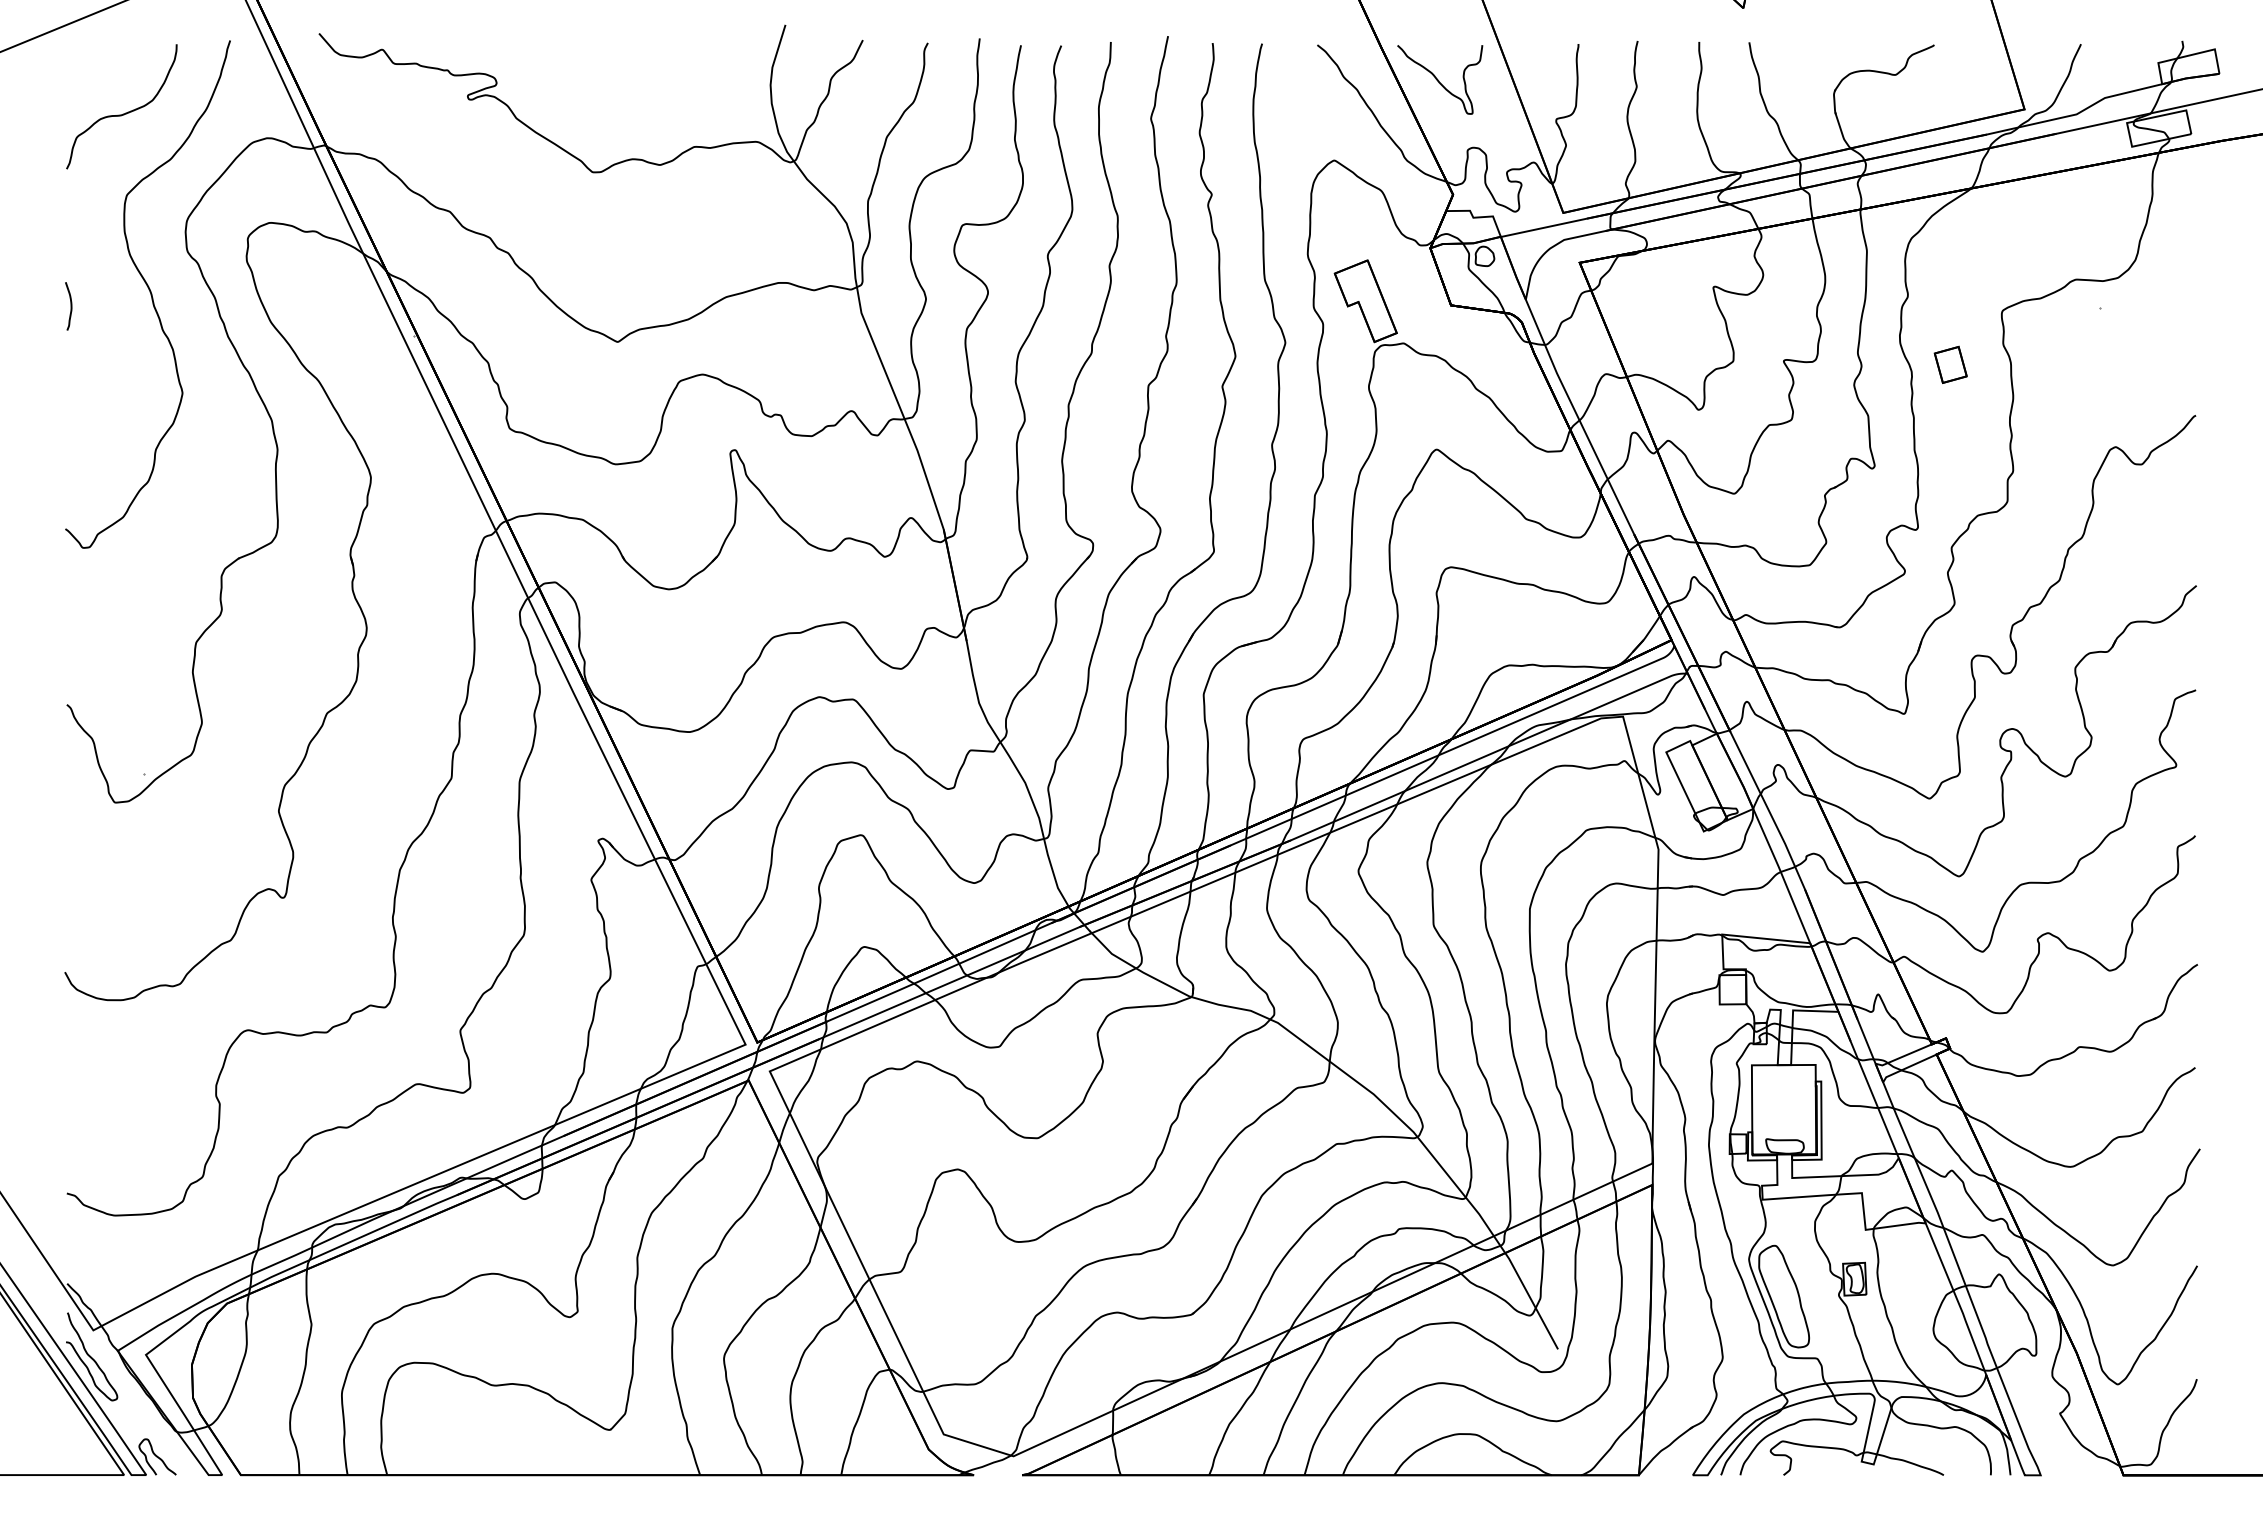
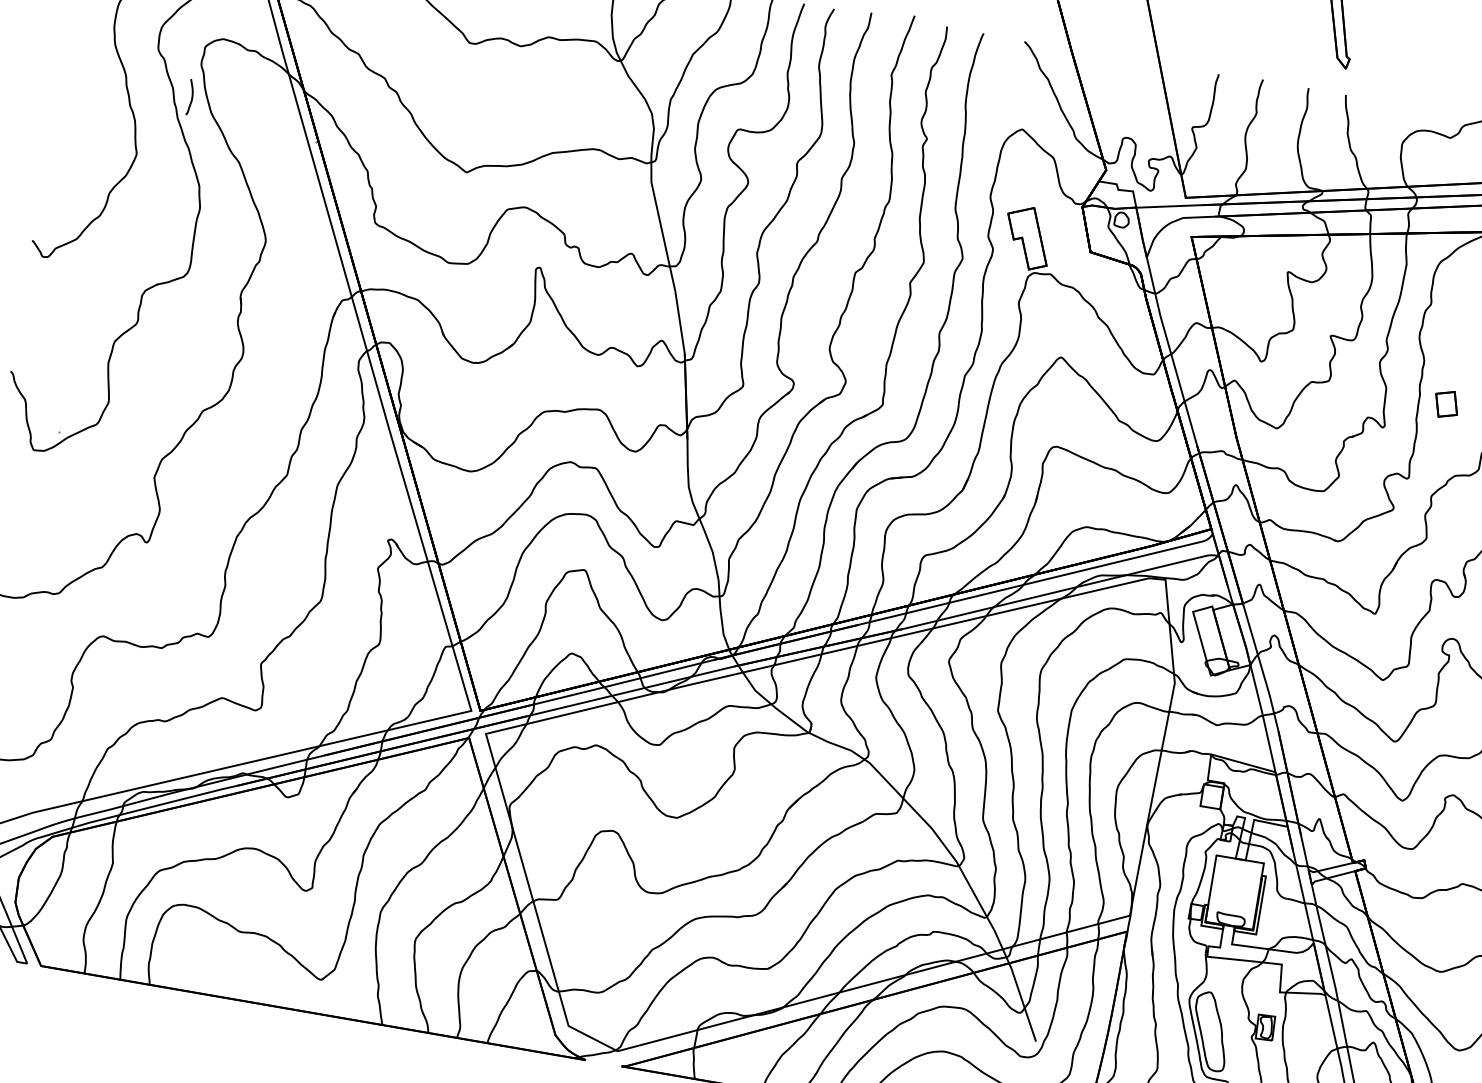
curve: (1439, 80) -> (1110, 83), removed
curve: (70, 306) -> (191, 97), moved
part: (1950, 364) -> (1446, 404), moved

